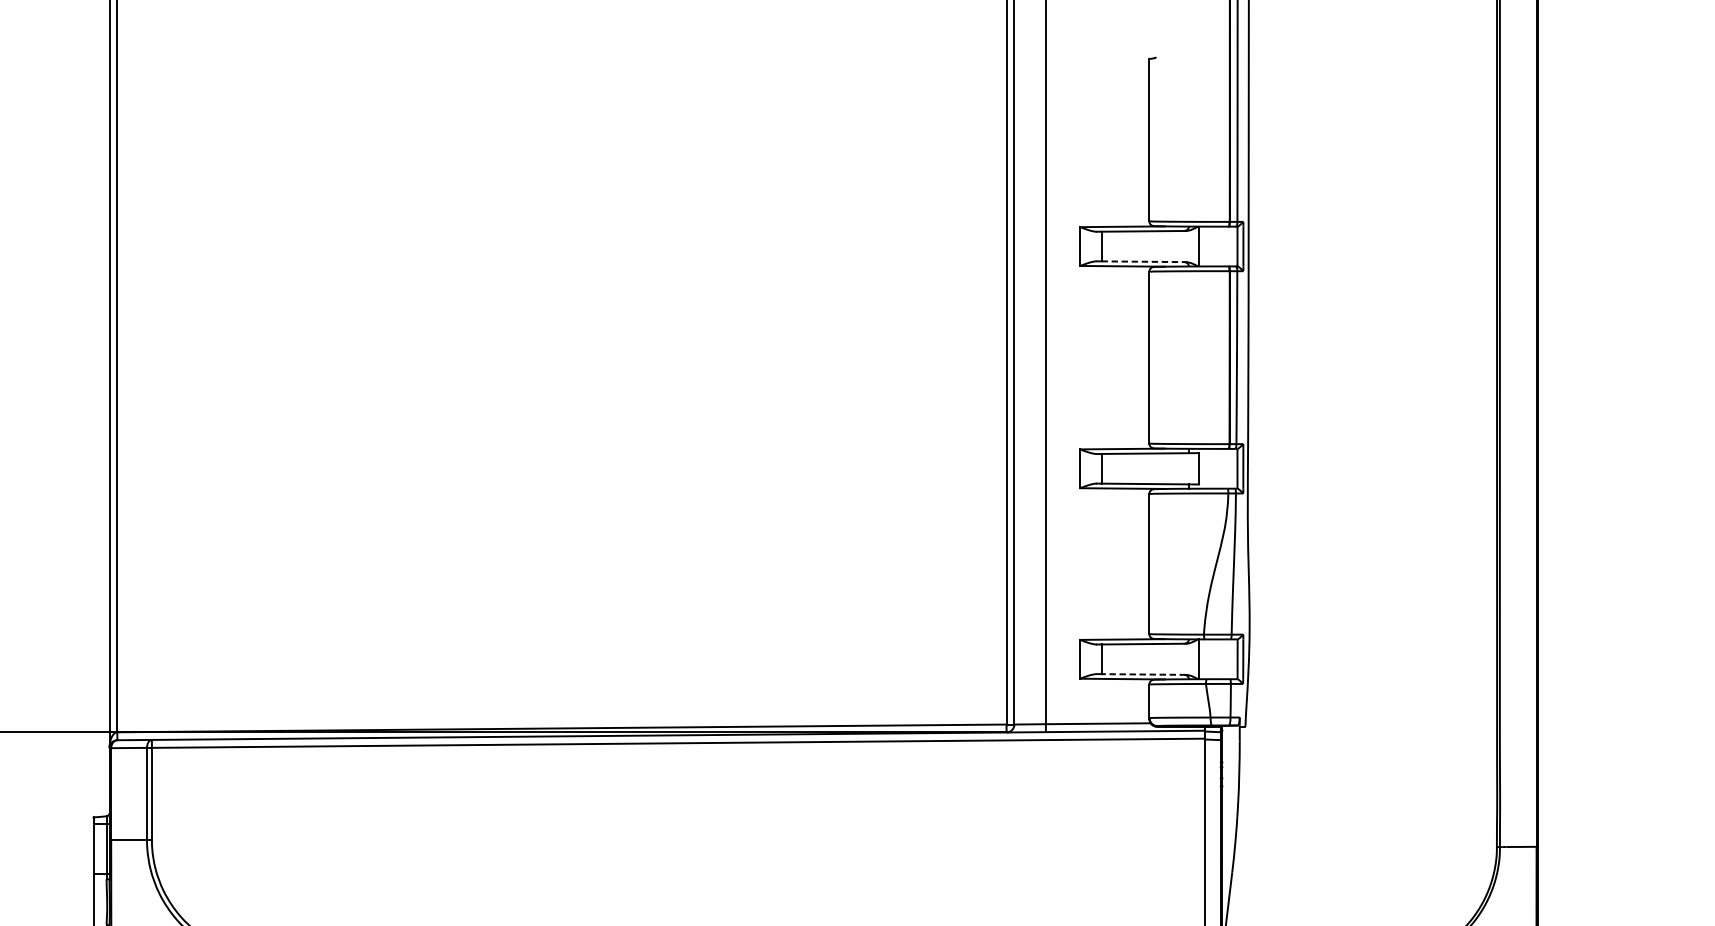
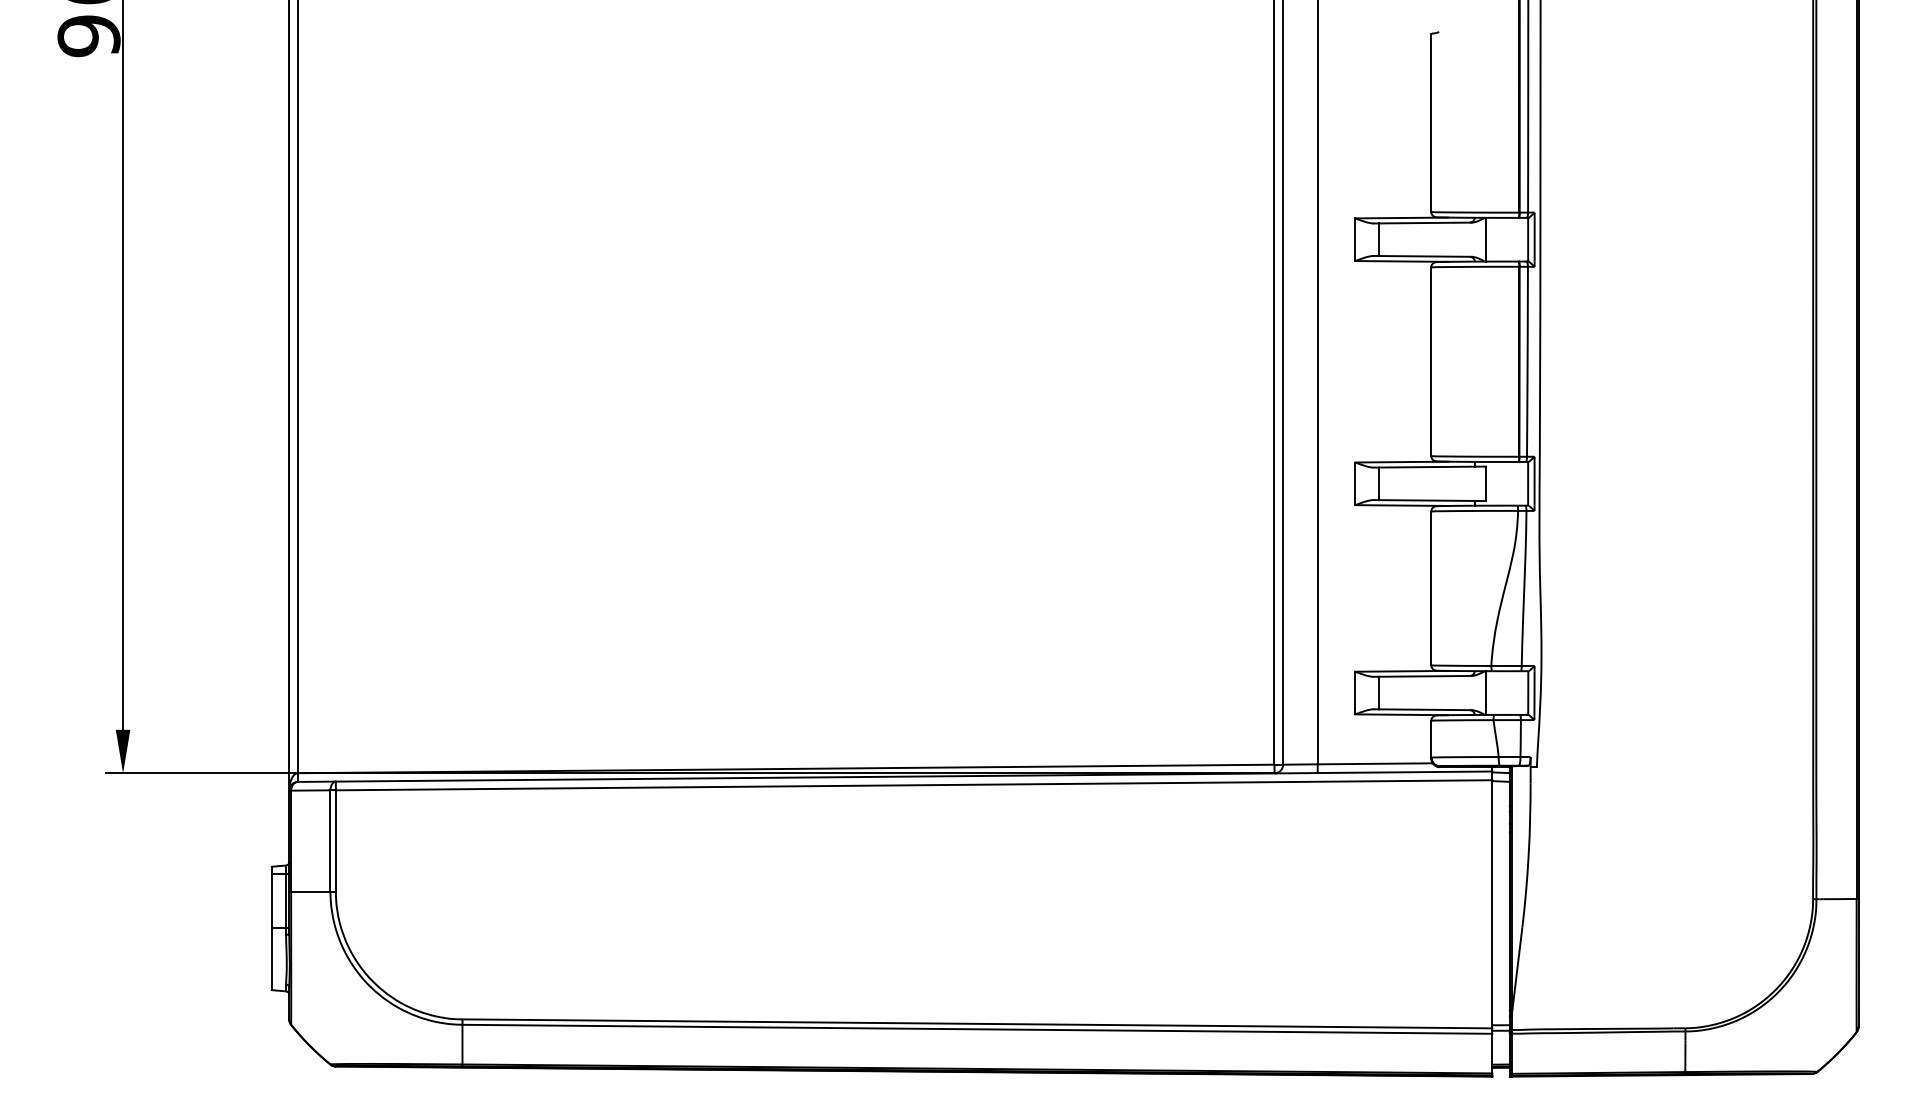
line: (1144, 261) -> (1425, 256), dashed -> solid
line: (1143, 674) -> (1424, 709), dashed -> solid

